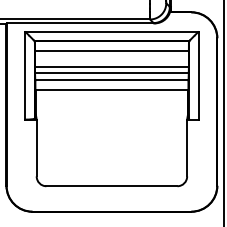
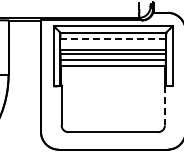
line: (112, 51) -> (113, 39), solid -> dashed
line: (186, 148) -> (164, 106), solid -> dashed

